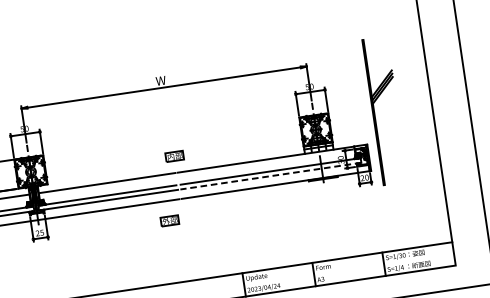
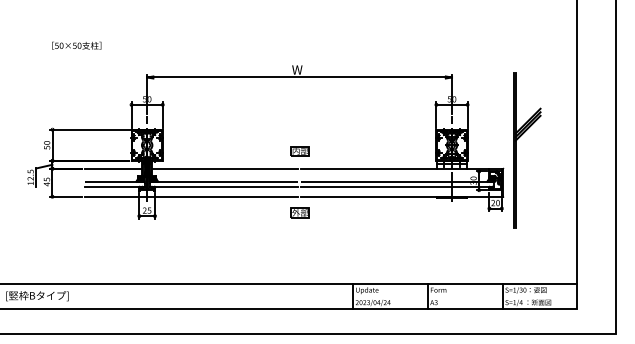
part: (375, 112) -> (516, 150), moved
line: (270, 175) -> (397, 186), dashed -> solid
part: (169, 220) -> (299, 212), moved

